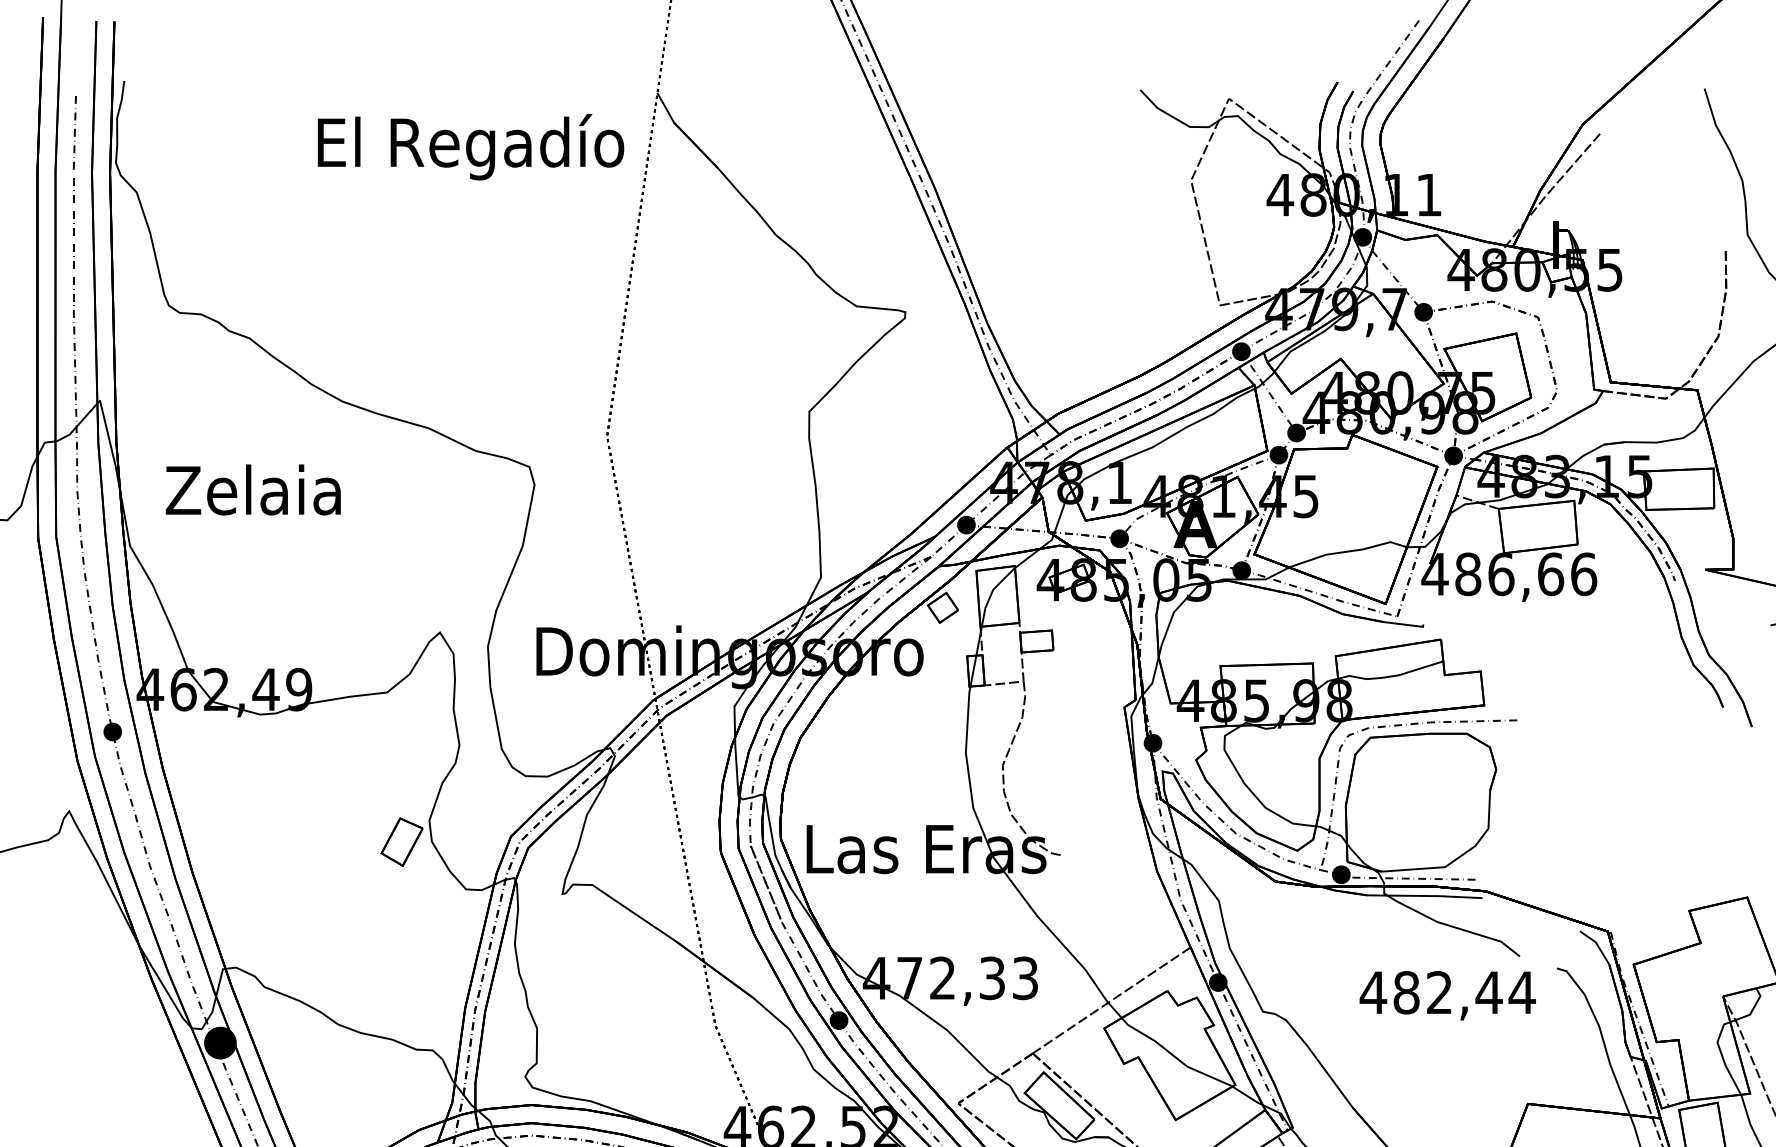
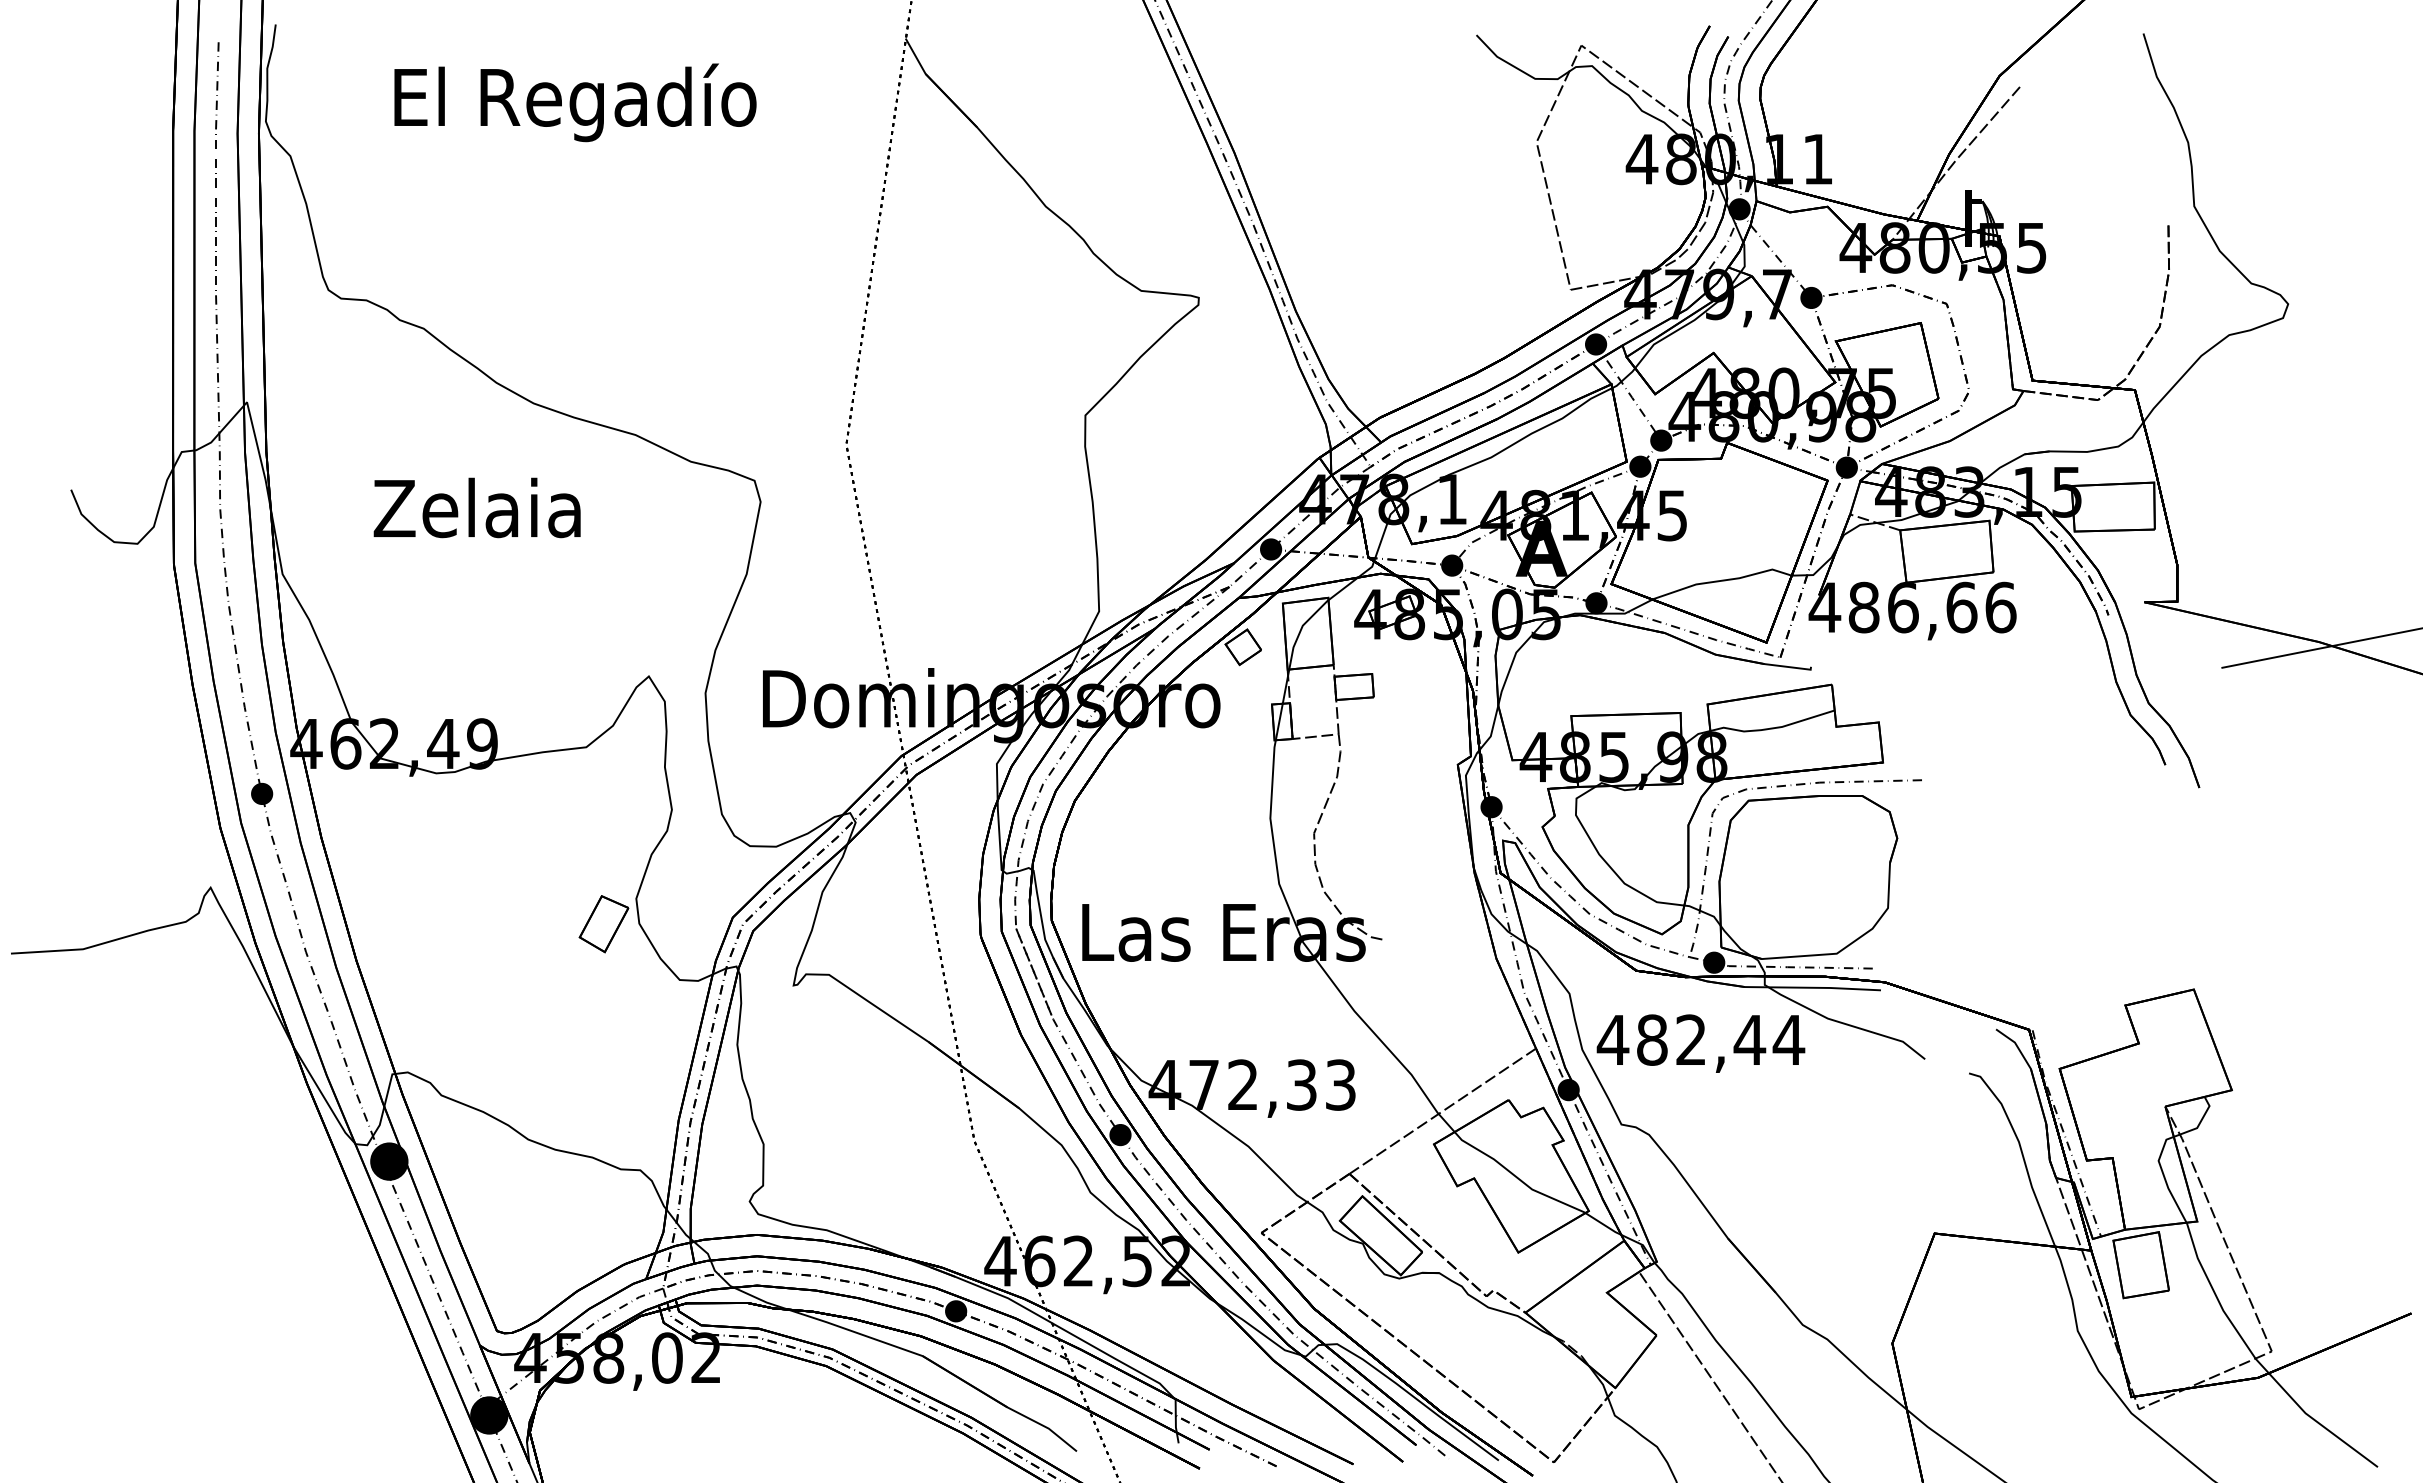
text: (470, 146) -> (575, 102), moved
text: (252, 489) -> (476, 507), moved
text: (1447, 995) -> (1700, 1043), moved

